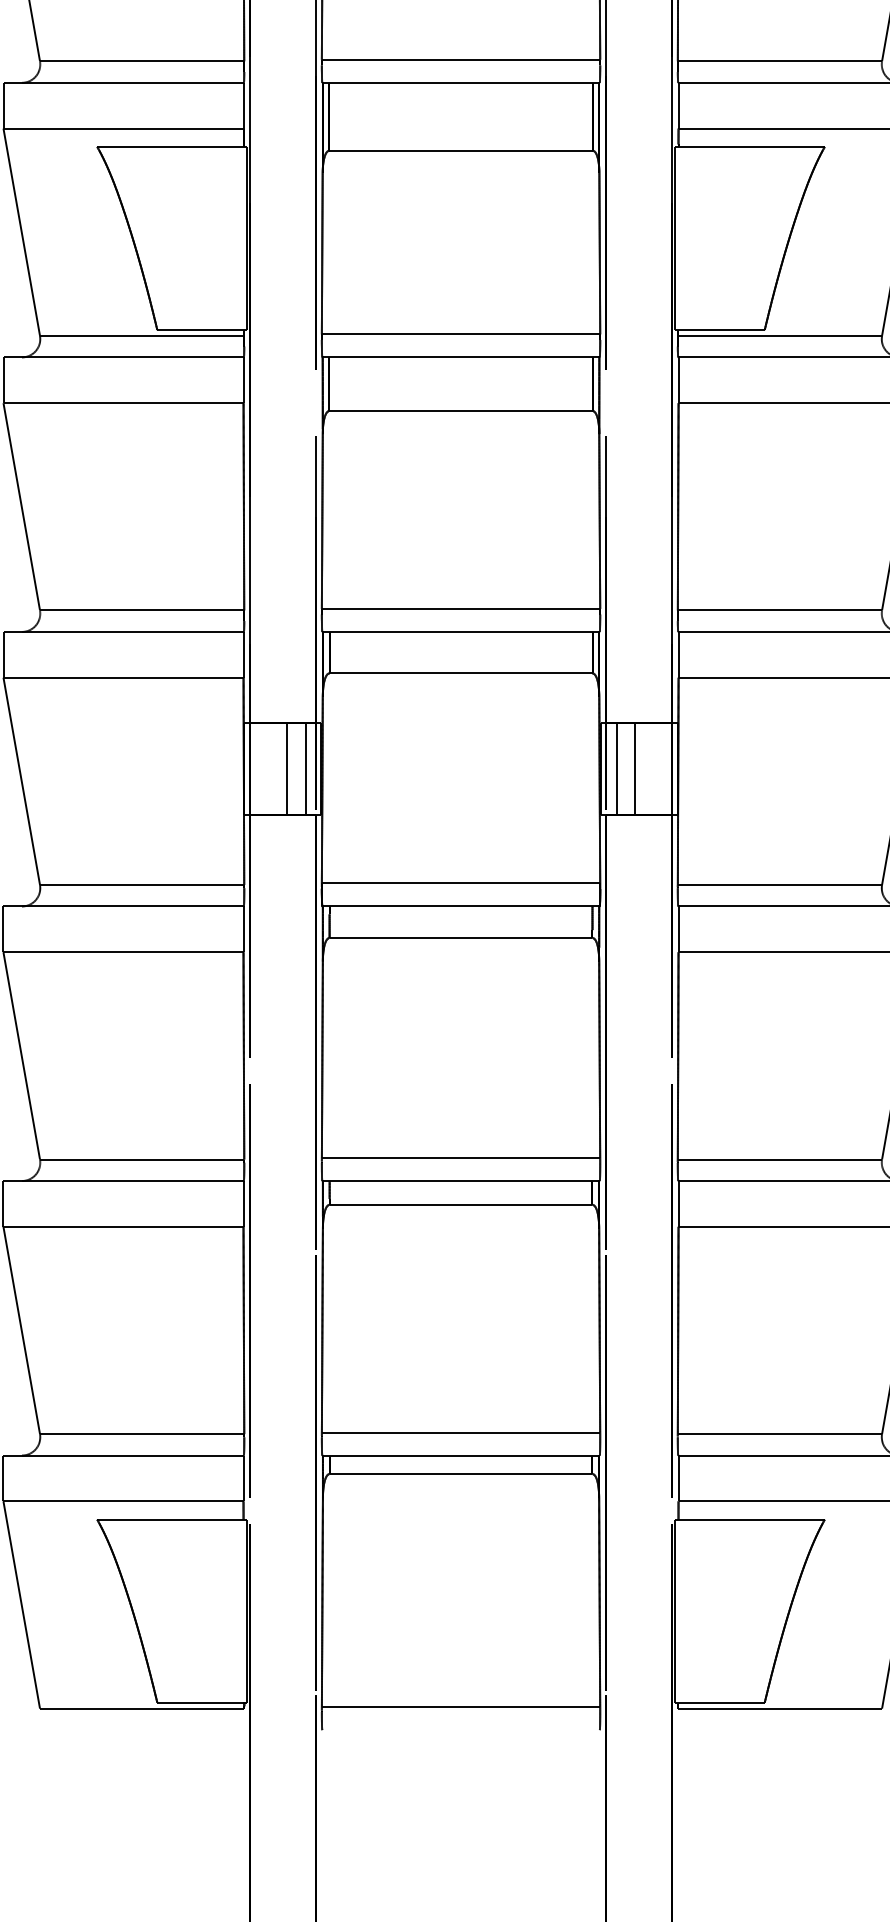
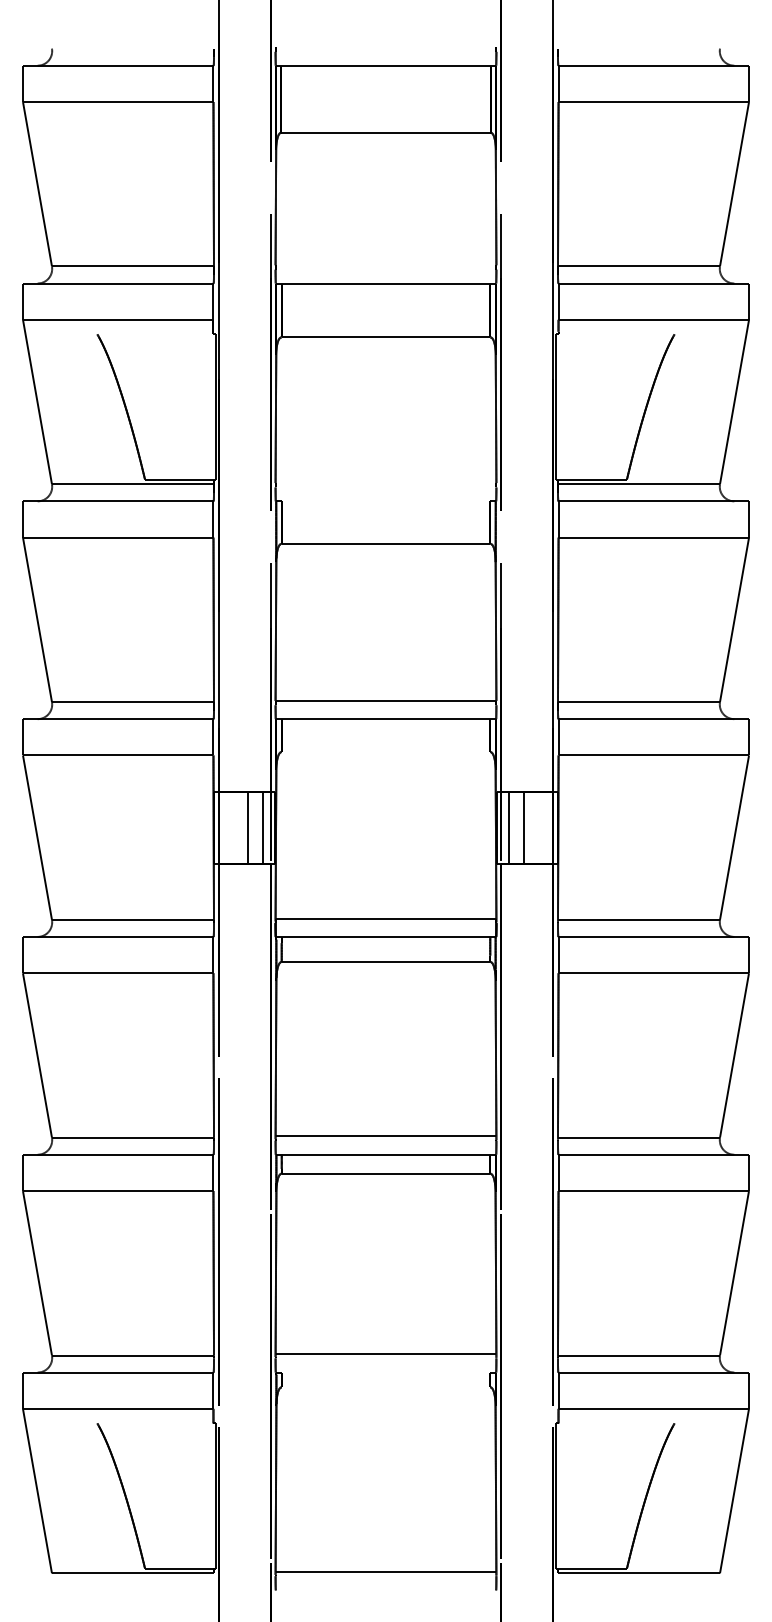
line: (460, 60) -> (385, 265), removed
line: (170, 147) -> (155, 334), removed
line: (751, 147) -> (616, 334), removed
line: (460, 334) -> (385, 483), removed
line: (460, 357) -> (385, 501), removed
line: (460, 673) -> (385, 752), removed
line: (460, 1455) -> (385, 1372), removed
line: (460, 1474) -> (385, 1387), removed
line: (170, 1519) -> (155, 1423), removed
line: (751, 1519) -> (616, 1423), removed

